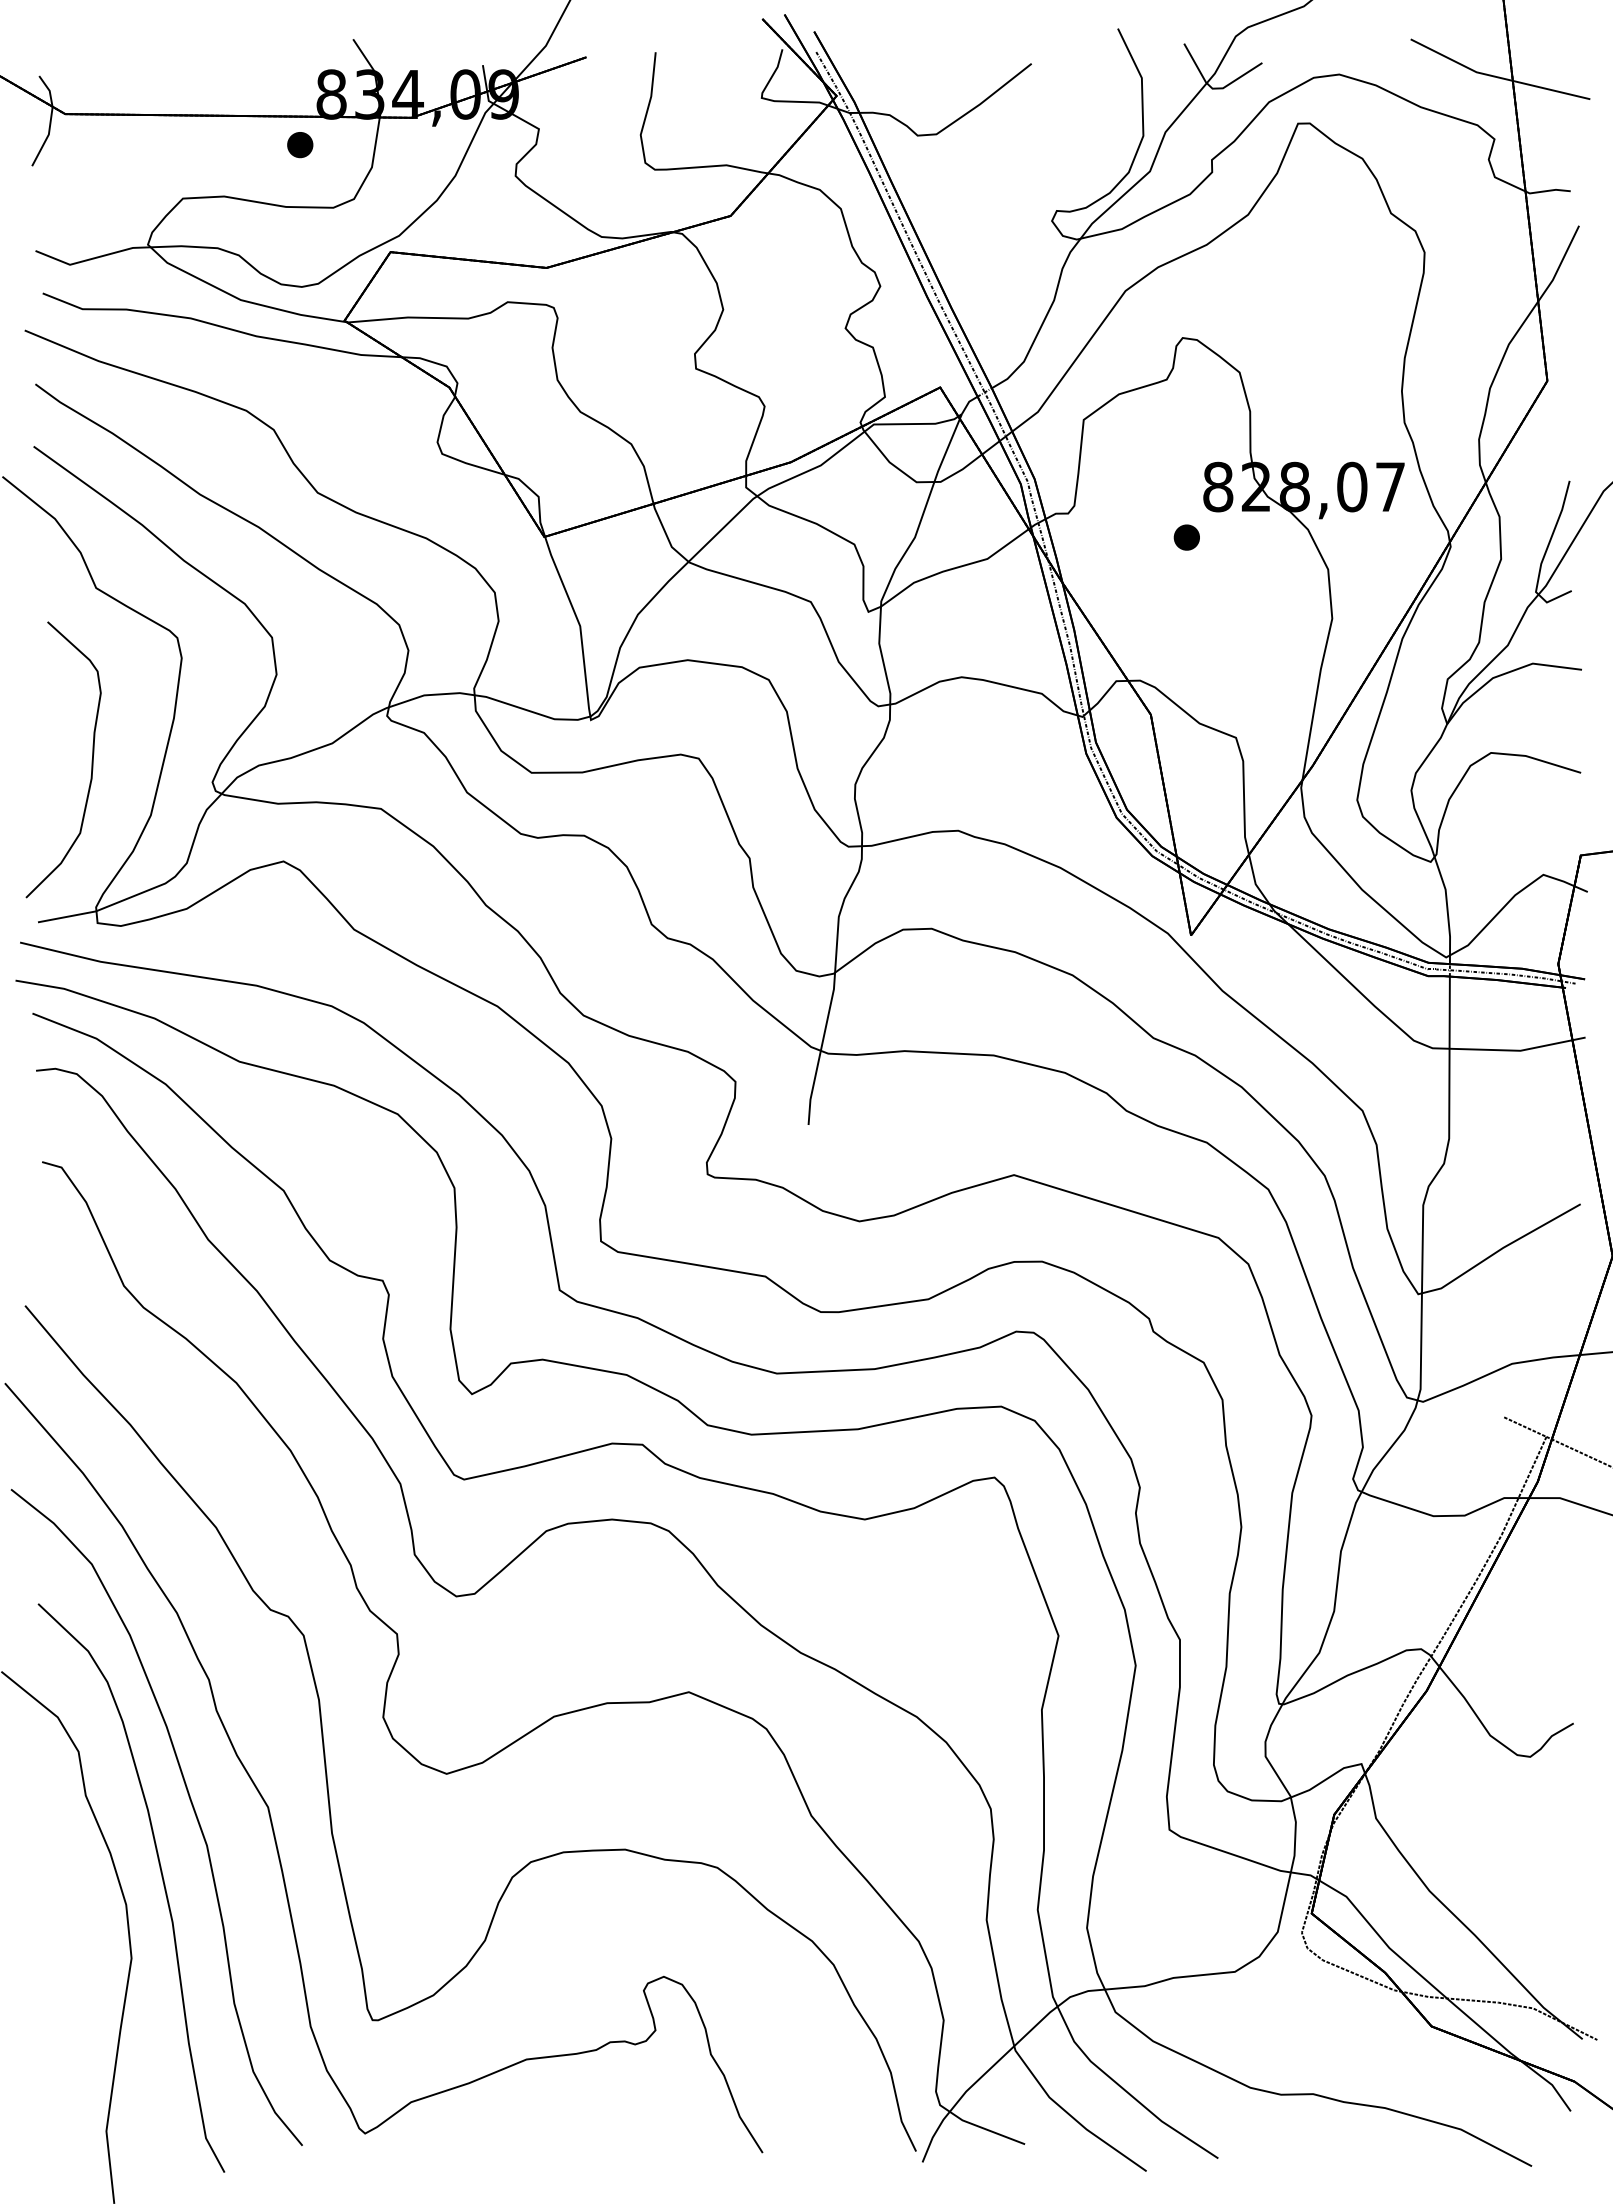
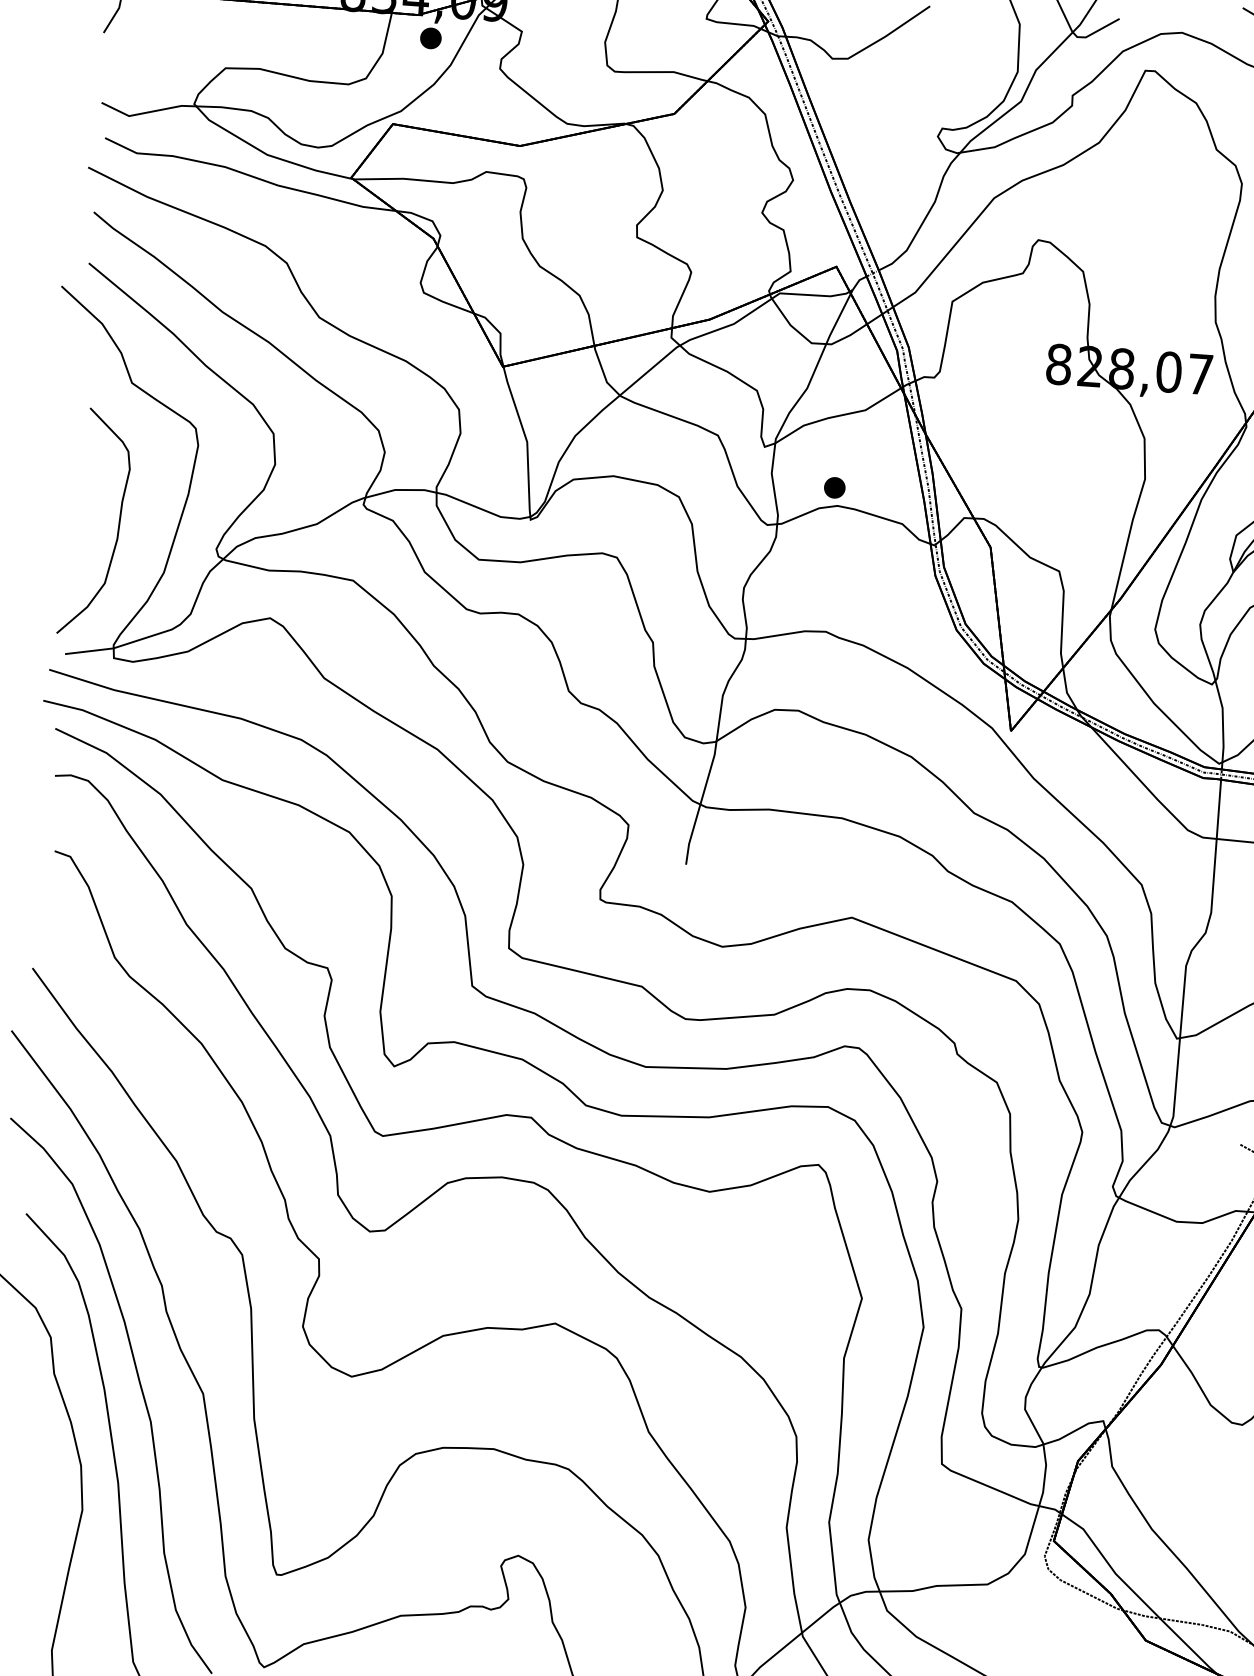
part: (300, 145) -> (431, 38), moved
part: (1186, 537) -> (834, 487), moved

